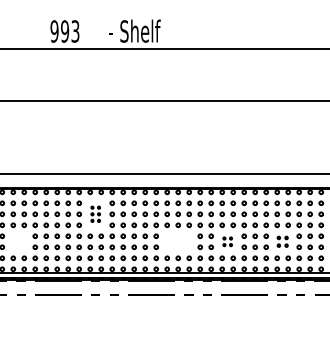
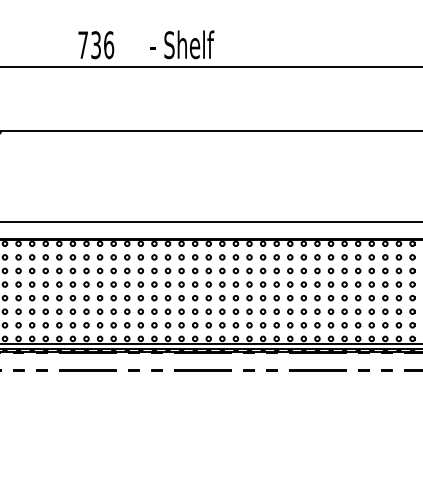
text: (65, 31) -> (96, 45), 993 -> 736
part: (95, 213) -> (133, 270), size x1.67
part: (18, 241) -> (38, 304), added
part: (177, 241) -> (235, 304), added
part: (227, 241) -> (296, 304), size x1.67
part: (282, 241) -> (364, 304), size x1.43

